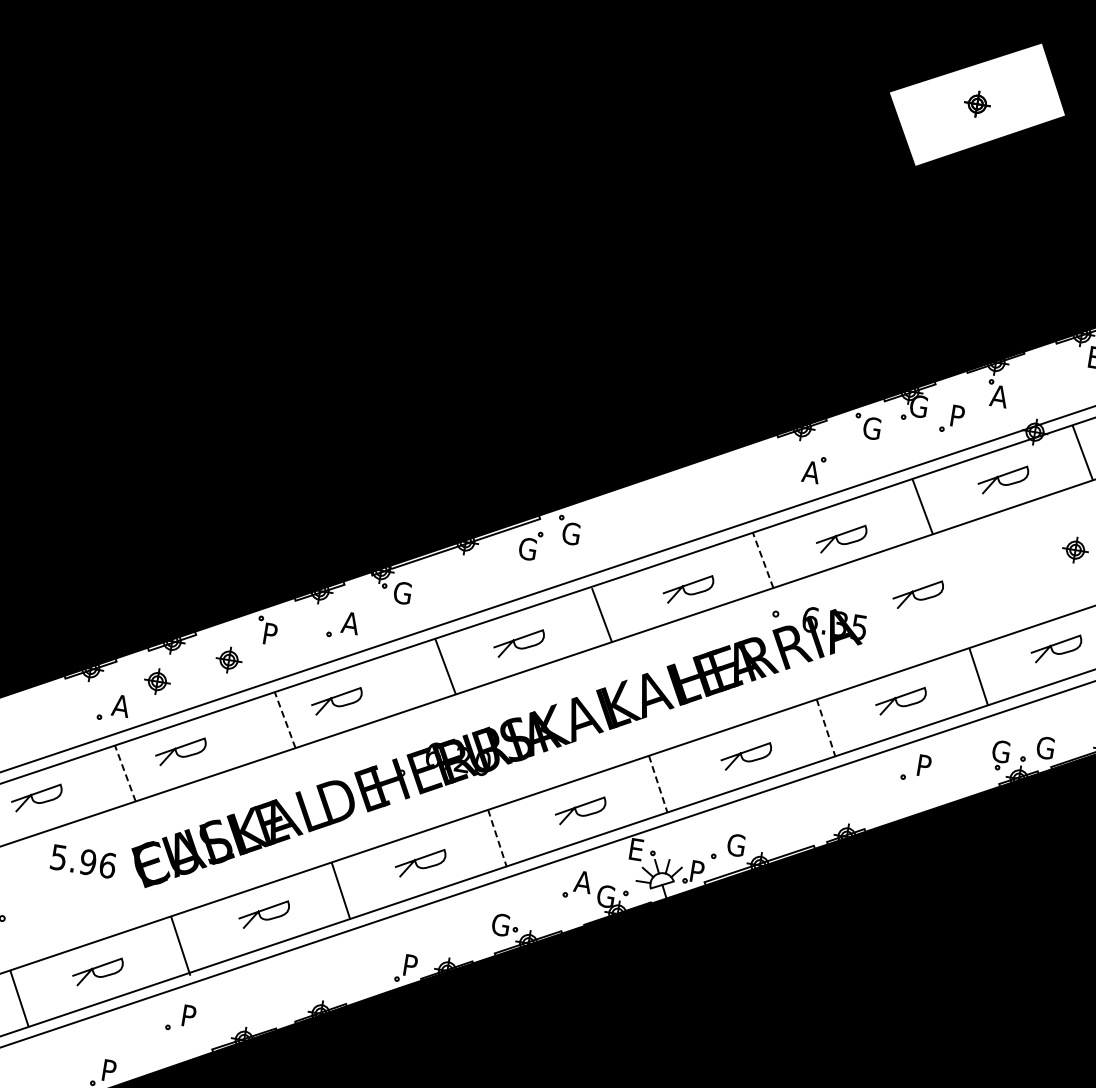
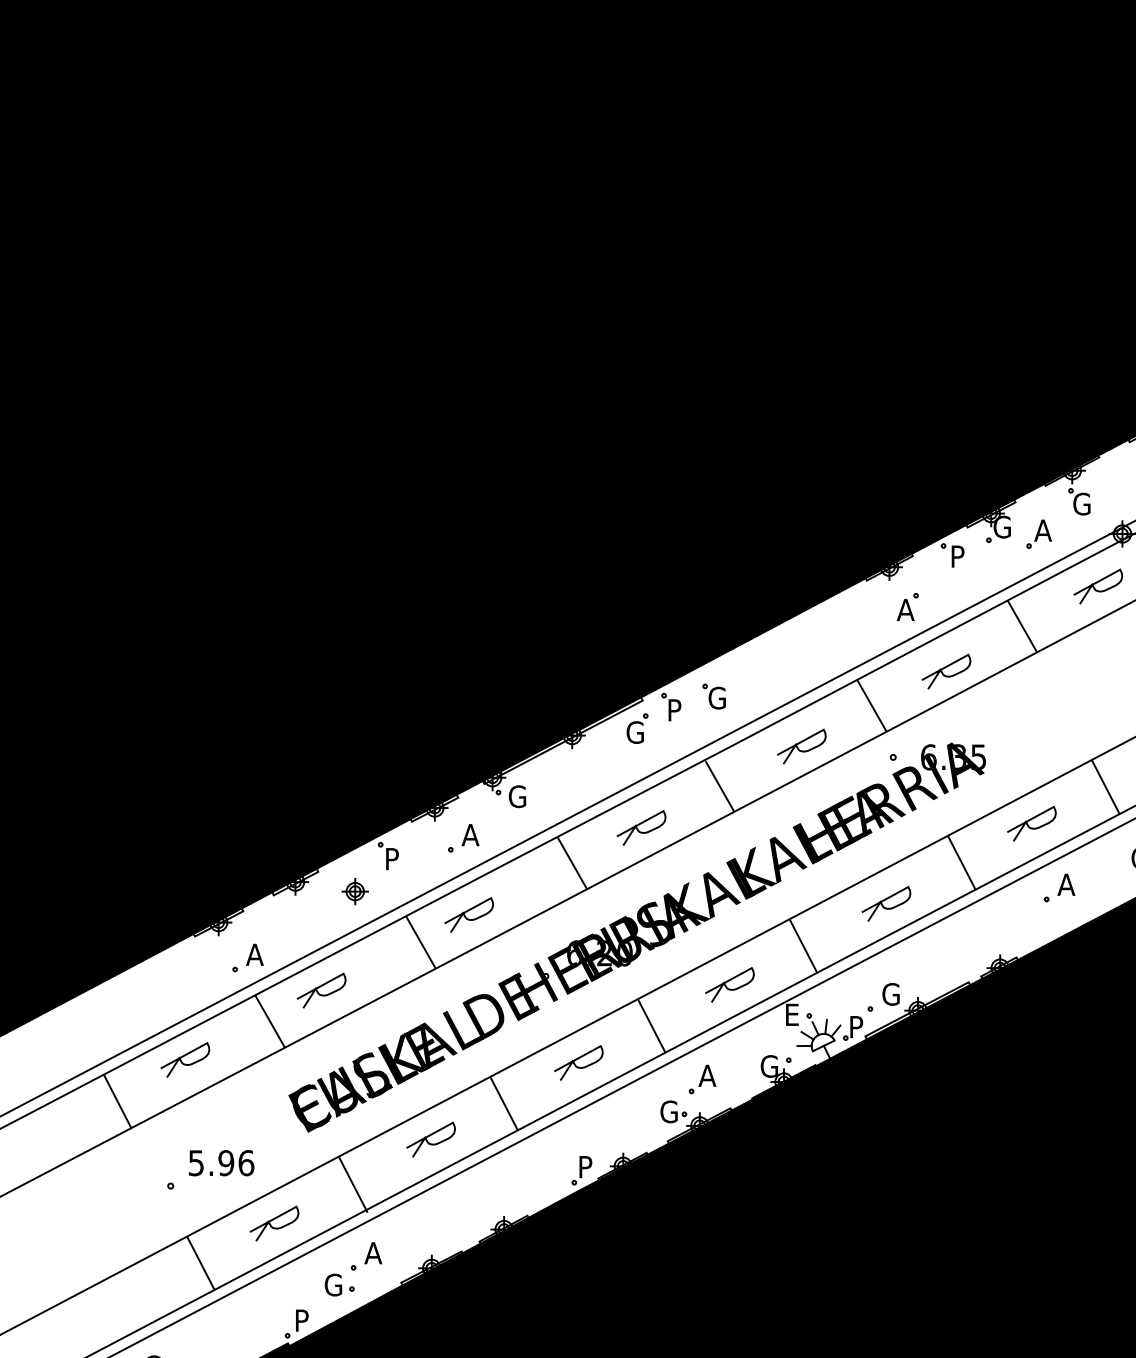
fill: (977, 103) -> (1011, 215), added
text: (999, 395) -> (1081, 503), A -> G
text: (957, 416) -> (1042, 530), P -> A
text: (871, 428) -> (958, 556), G -> P
part: (609, 526) -> (713, 696), added
text: (570, 532) -> (675, 709), G -> P
line: (762, 560) -> (871, 705), dashed -> solid
curve: (916, 591) -> (1029, 712), removed
part: (156, 681) -> (286, 924), removed
line: (285, 720) -> (421, 942), dashed -> solid
line: (825, 728) -> (961, 863), dashed -> solid
text: (924, 765) -> (1066, 884), P -> A
line: (125, 773) -> (270, 1021), dashed -> solid
line: (658, 784) -> (803, 946), dashed -> solid
line: (497, 838) -> (651, 1026), dashed -> solid
text: (83, 861) -> (221, 1163), moved
part: (577, 884) -> (702, 1079), moved
text: (189, 1016) -> (373, 1253), P -> A
part: (151, 1041) -> (339, 1284), added

